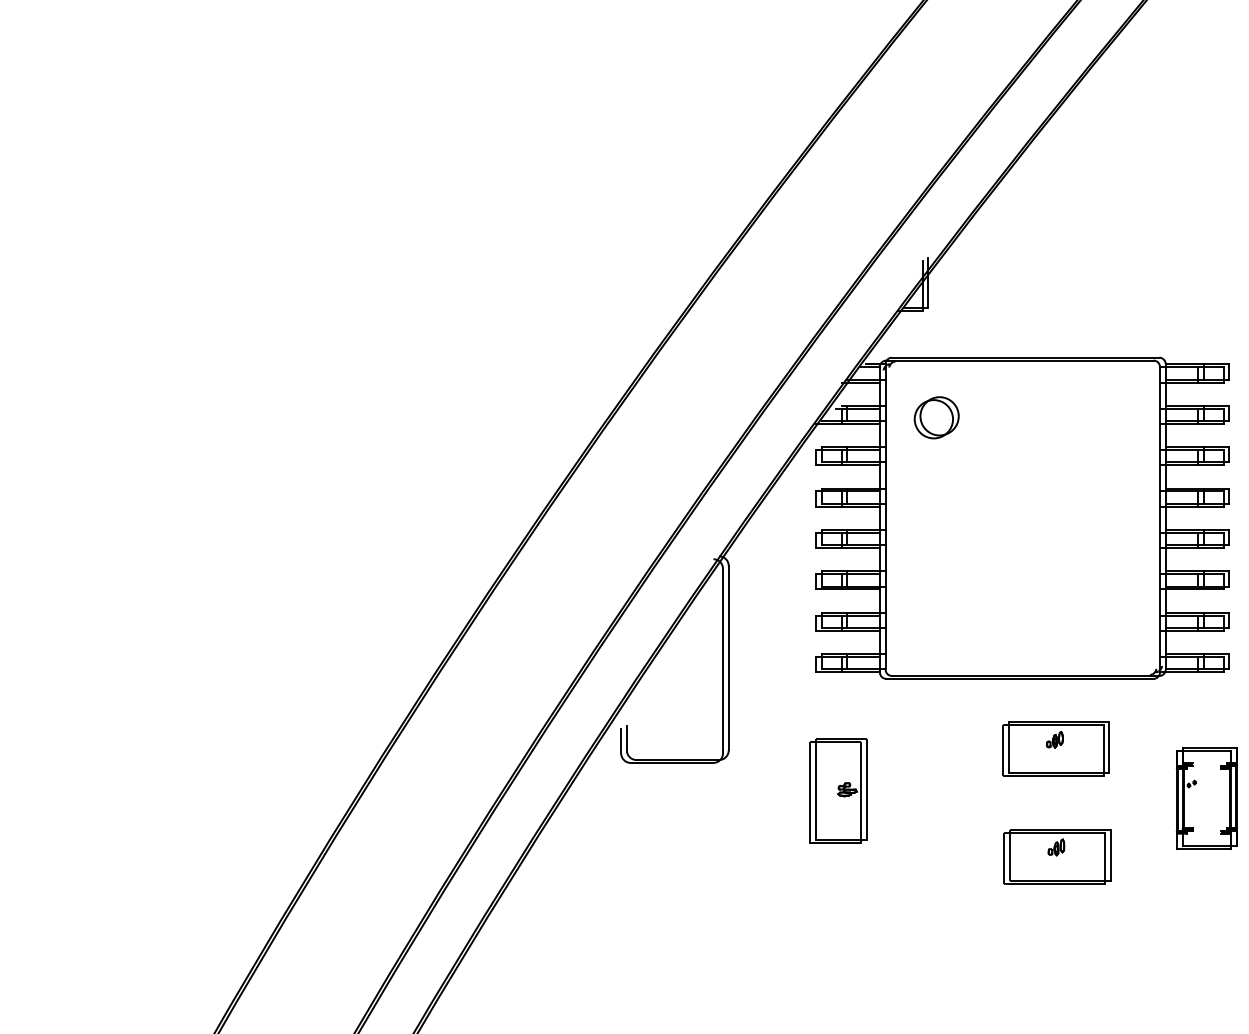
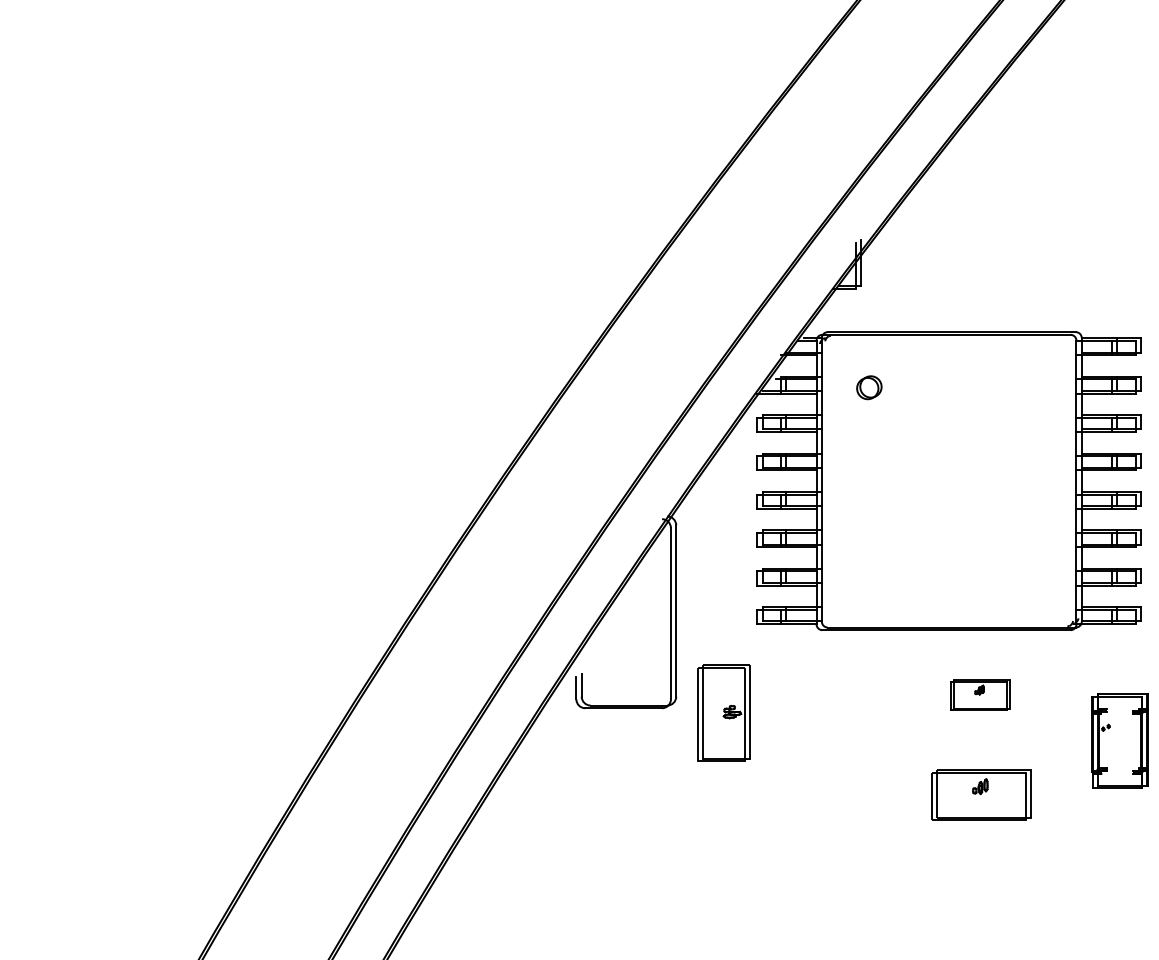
part: (936, 417) -> (869, 387), size x0.6
part: (1056, 748) -> (980, 694), size x0.6
part: (837, 790) -> (723, 712), moved

